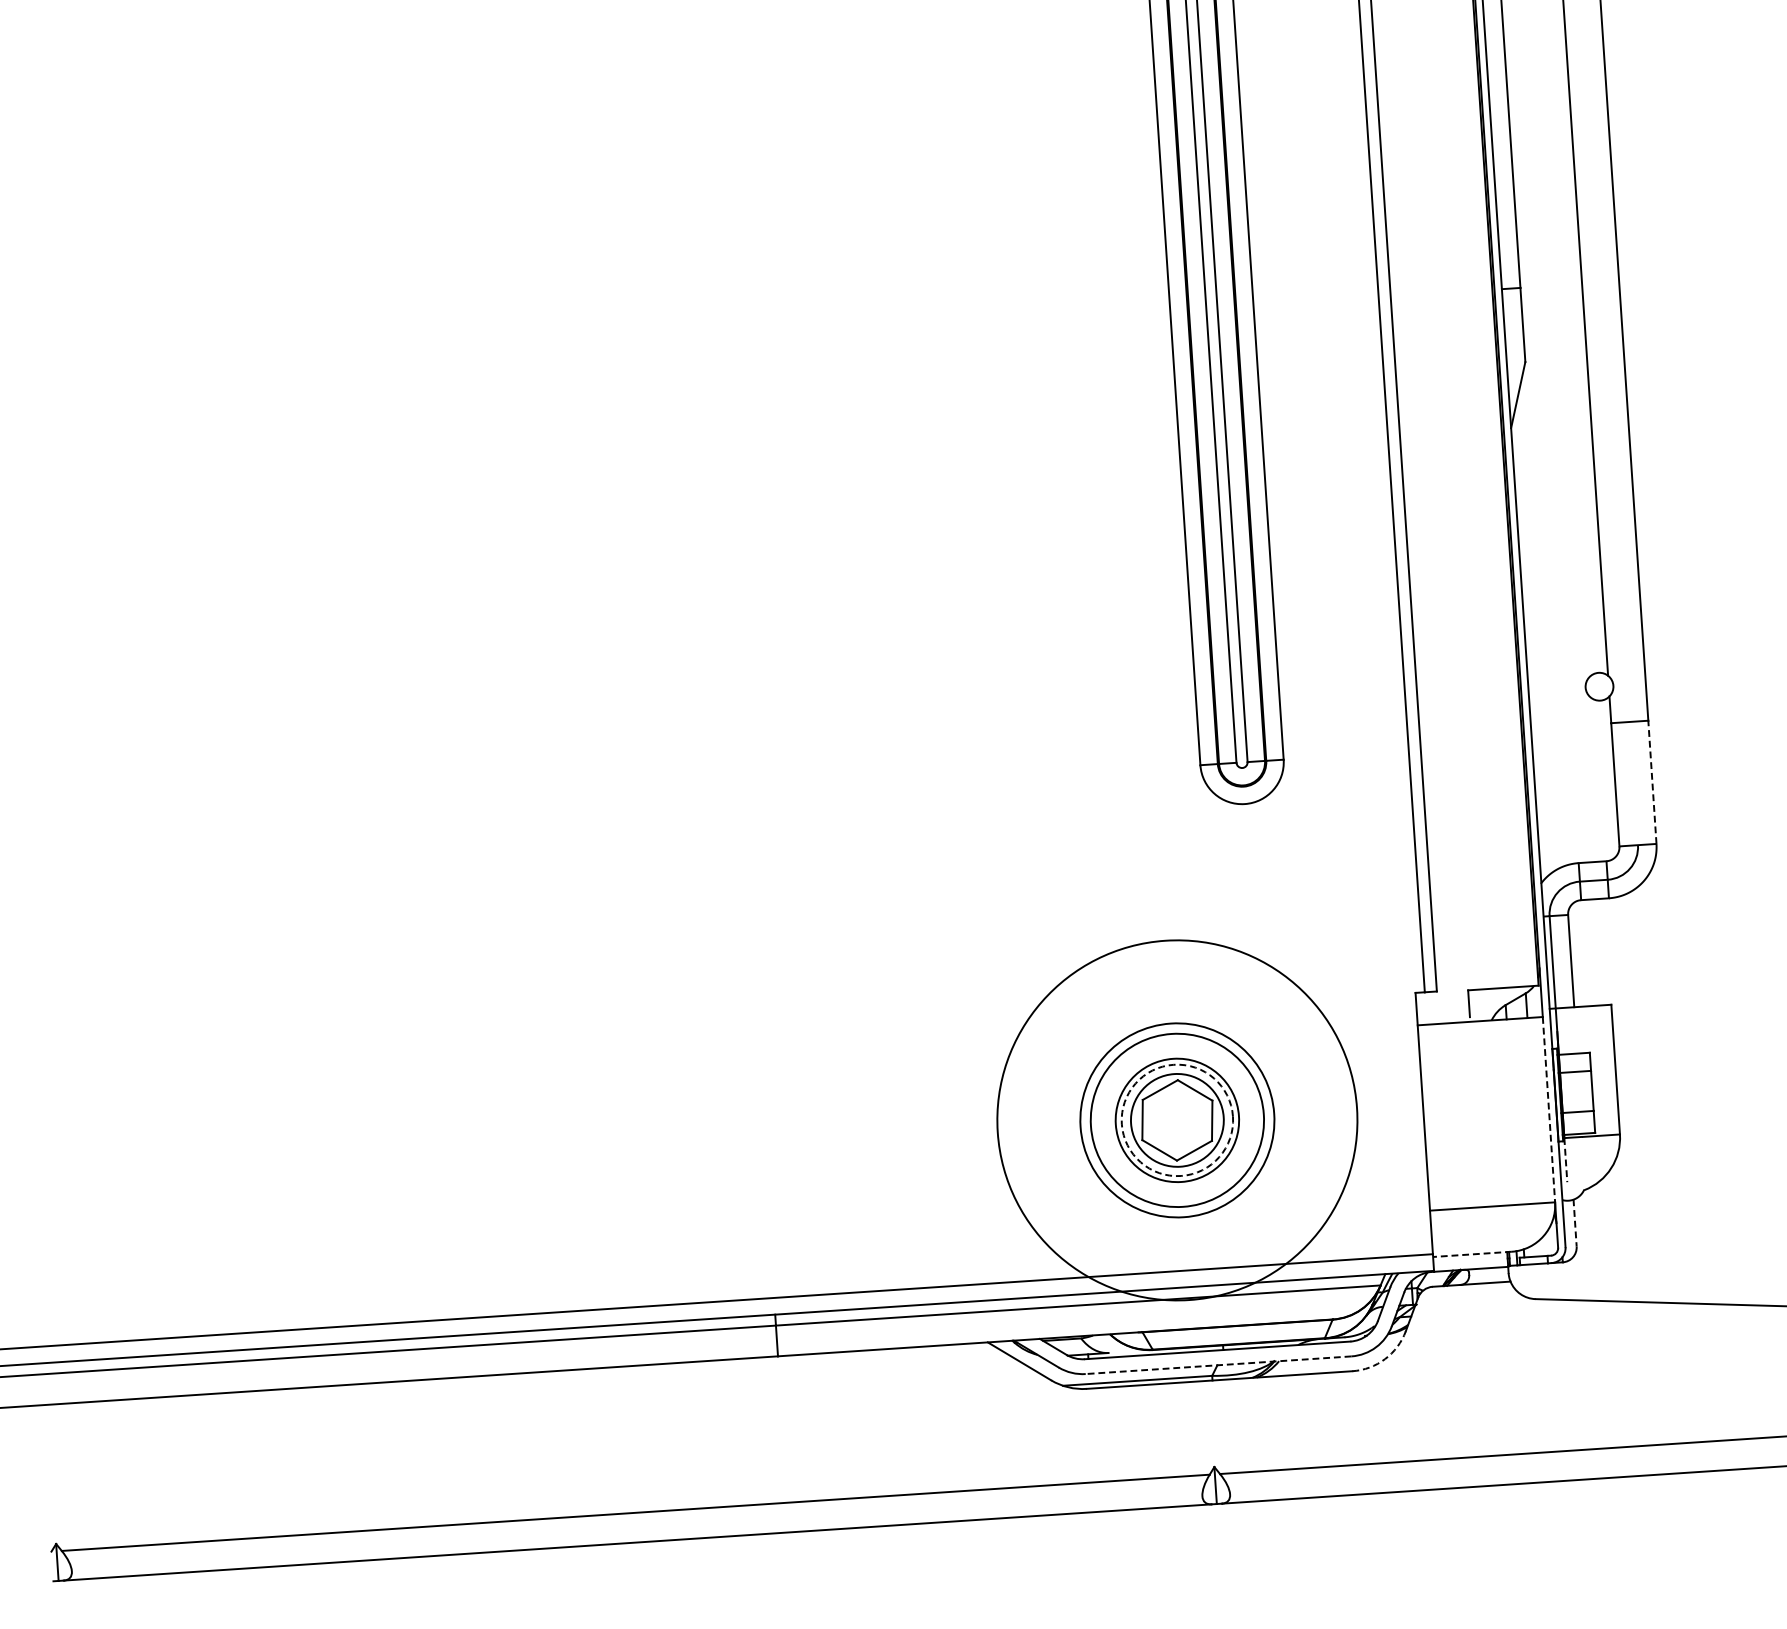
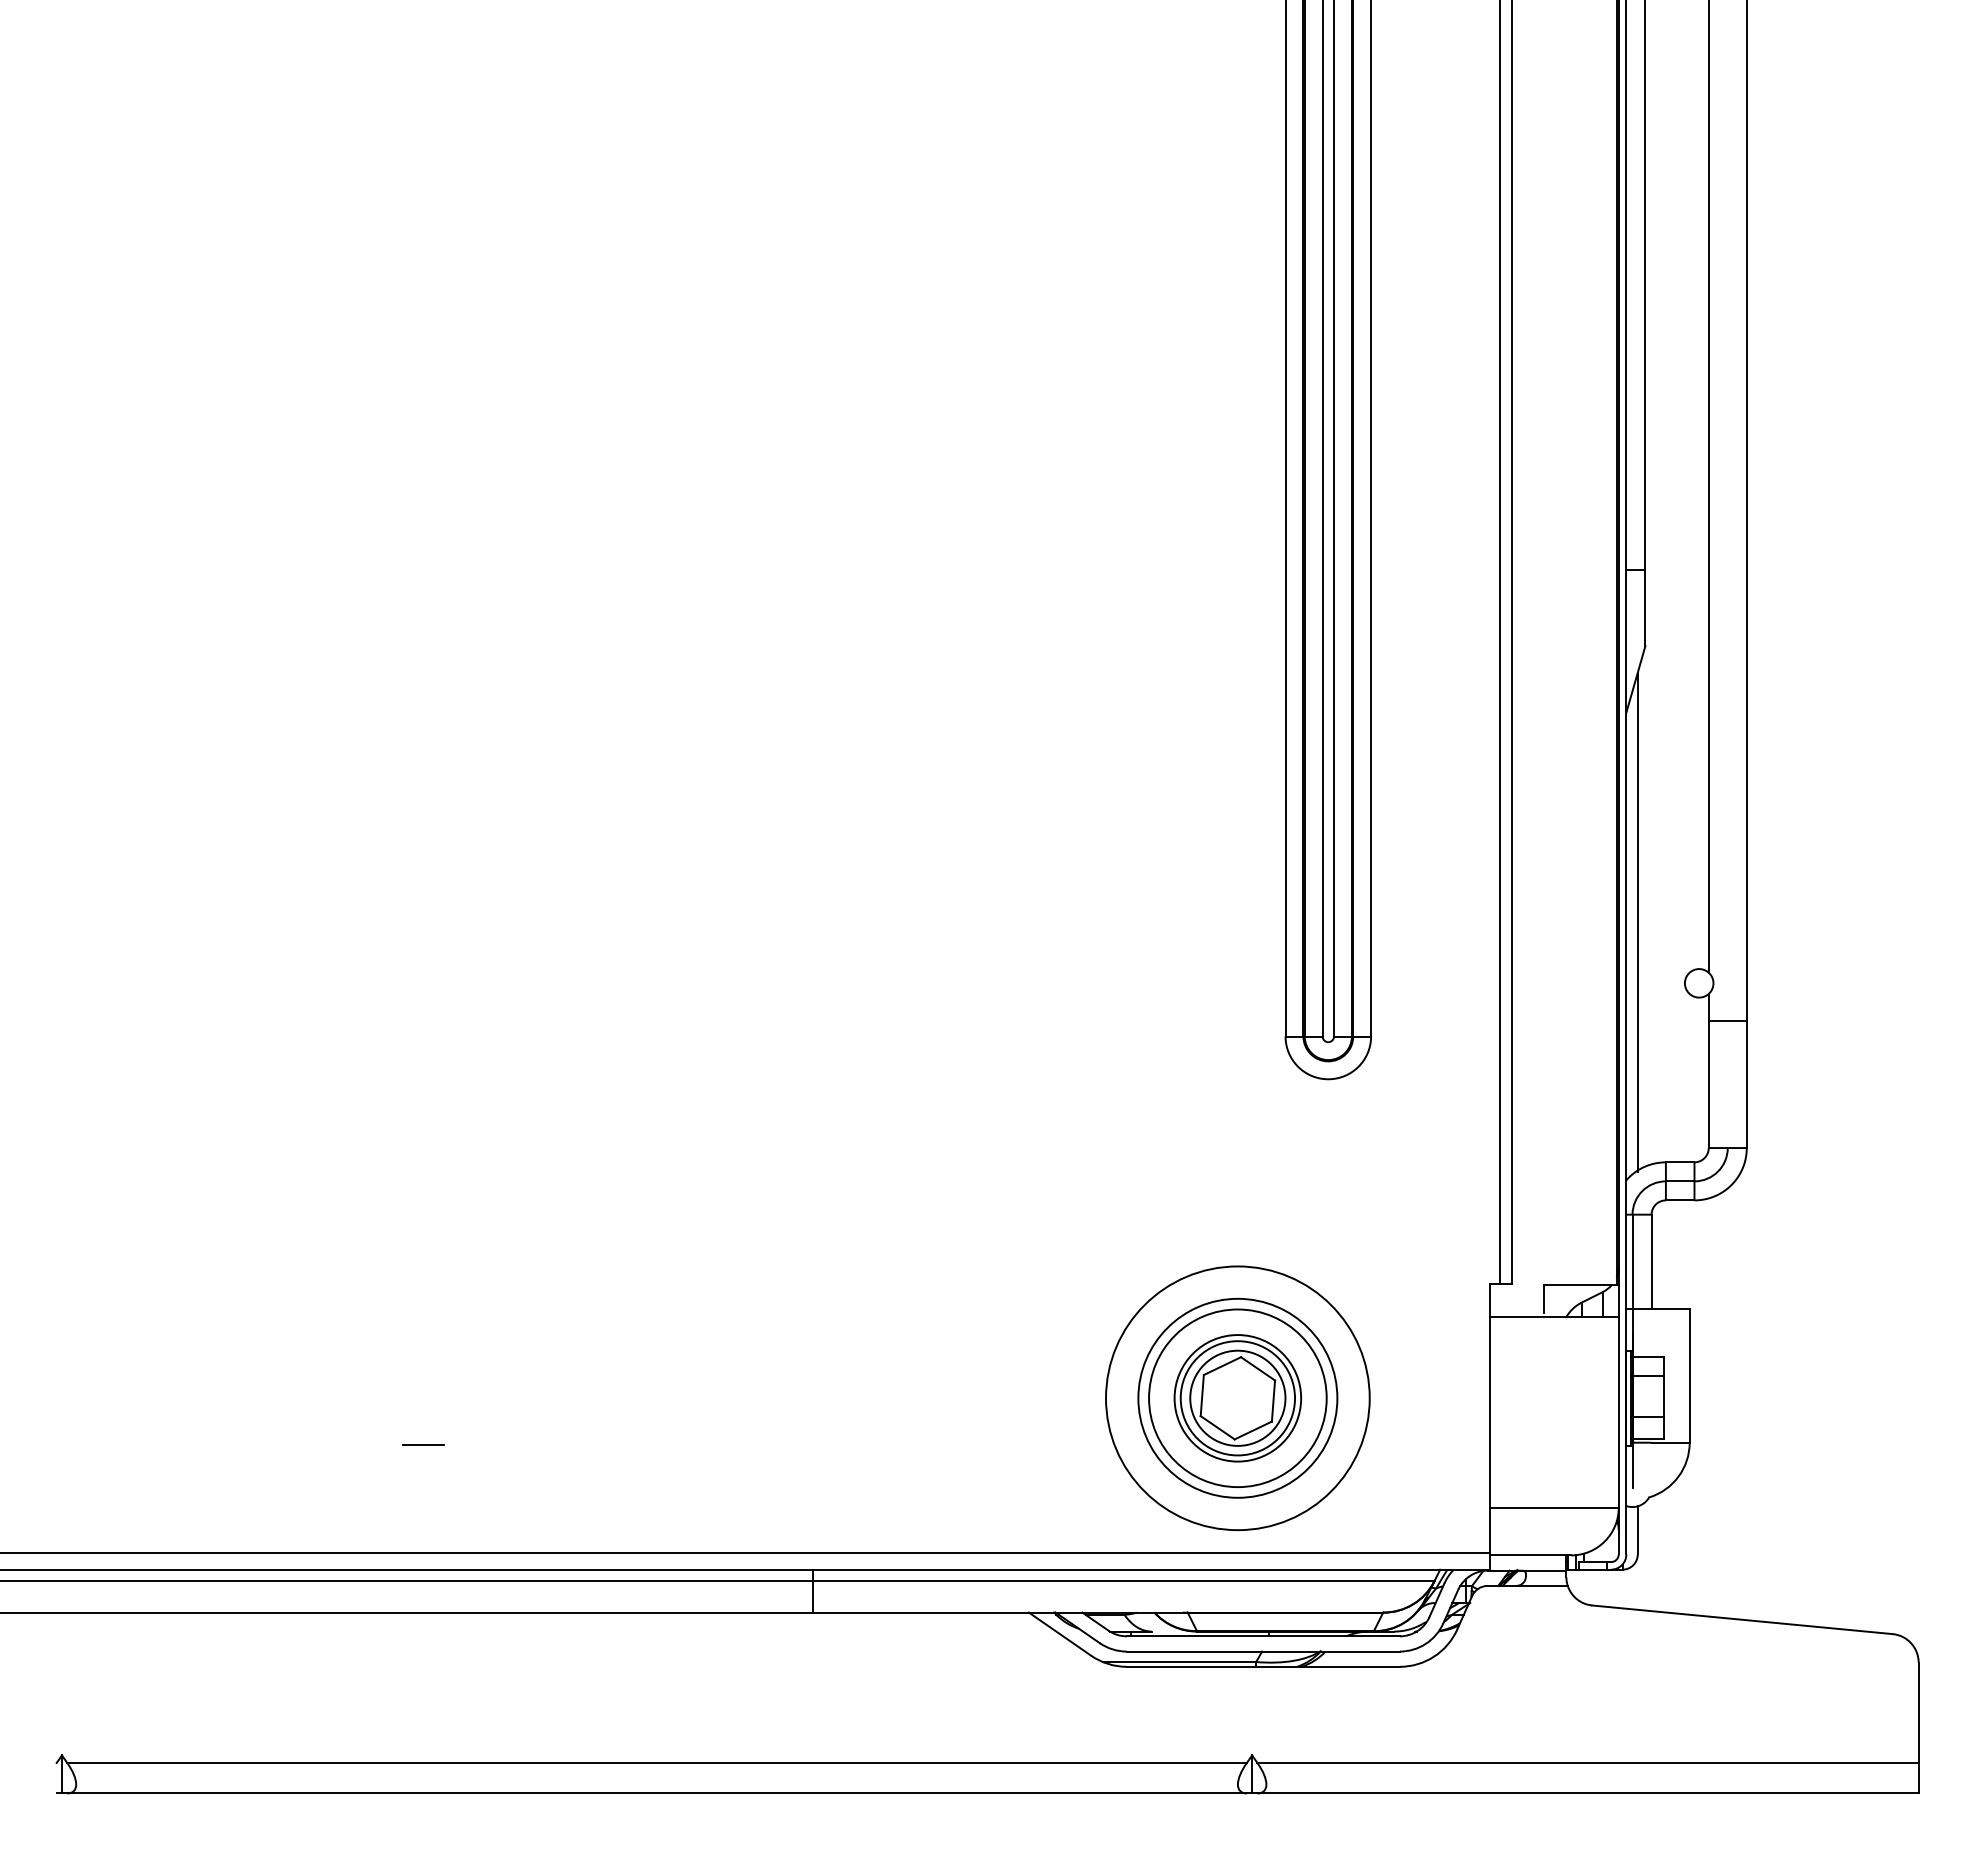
line: (1535, 630) -> (1637, 921), added
line: (1652, 782) -> (1746, 1084), dashed -> solid
line: (1548, 1110) -> (1618, 1413), dashed -> solid
circle: (1177, 1120) -> (1237, 1398), dashed -> solid
circle: (1177, 1120) -> (1237, 1398), size x0.71
line: (1565, 1160) -> (1632, 1465), dashed -> solid
line: (387, 1217) -> (423, 1444), added
line: (1574, 1223) -> (1637, 1530), dashed -> solid
line: (1472, 1254) -> (1530, 1555), dashed -> solid
arc: (1385, 1358) -> (1434, 1656), dashed -> solid
line: (1218, 1365) -> (1263, 1651), dashed -> solid

